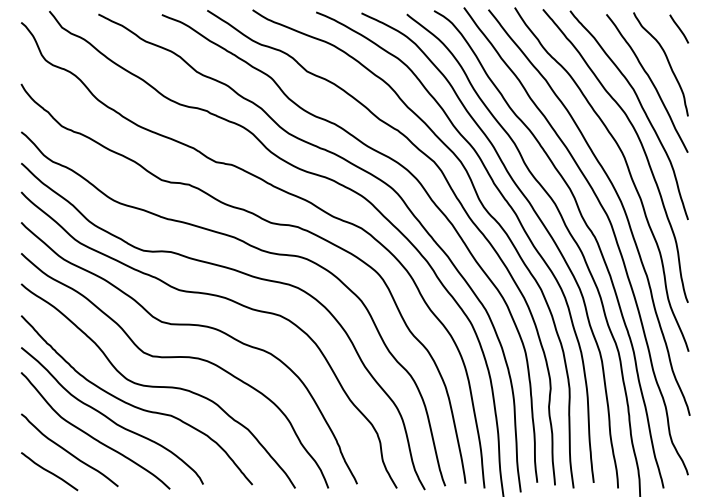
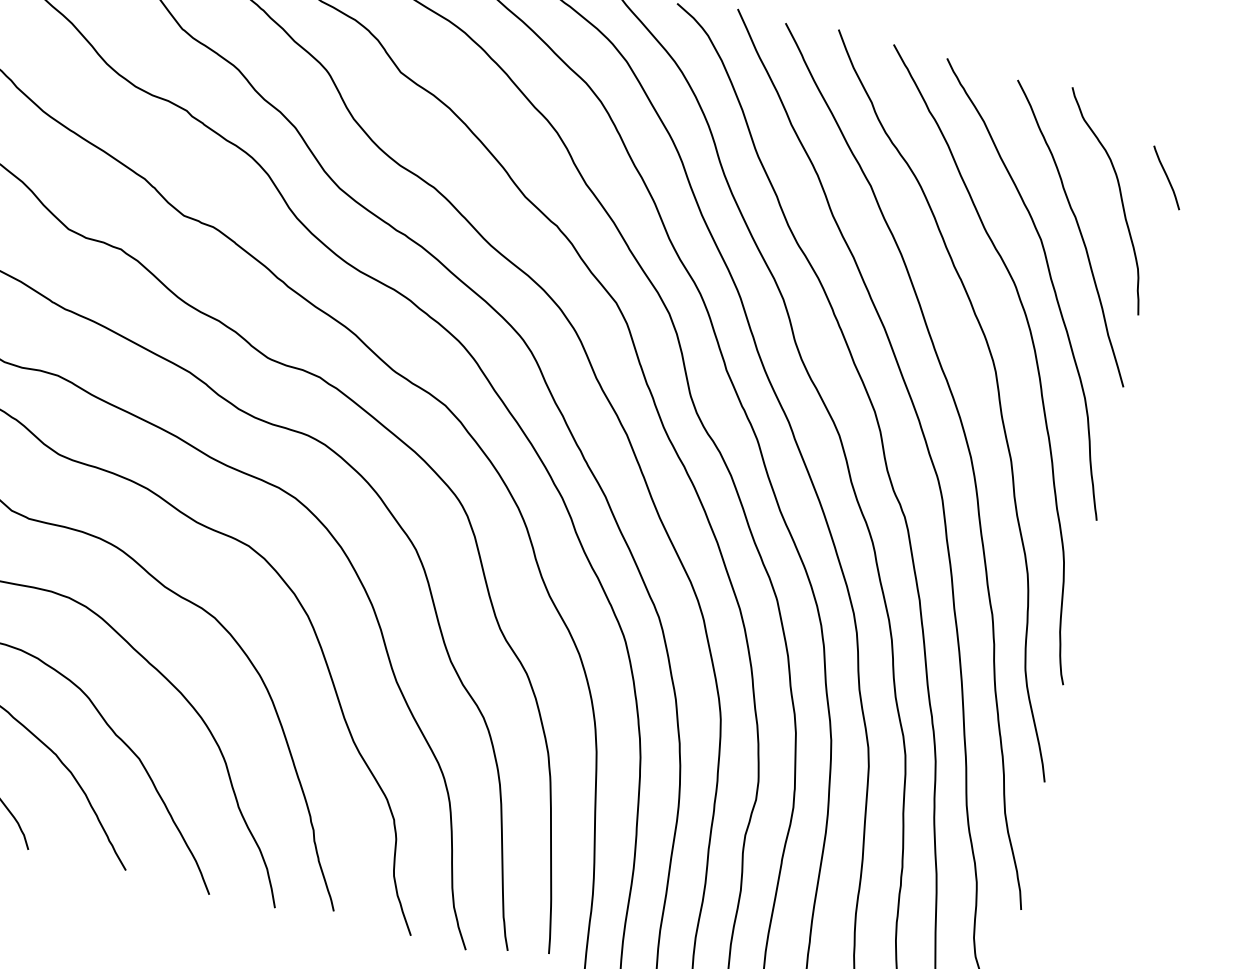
line: (679, 28) -> (1167, 176), moved

